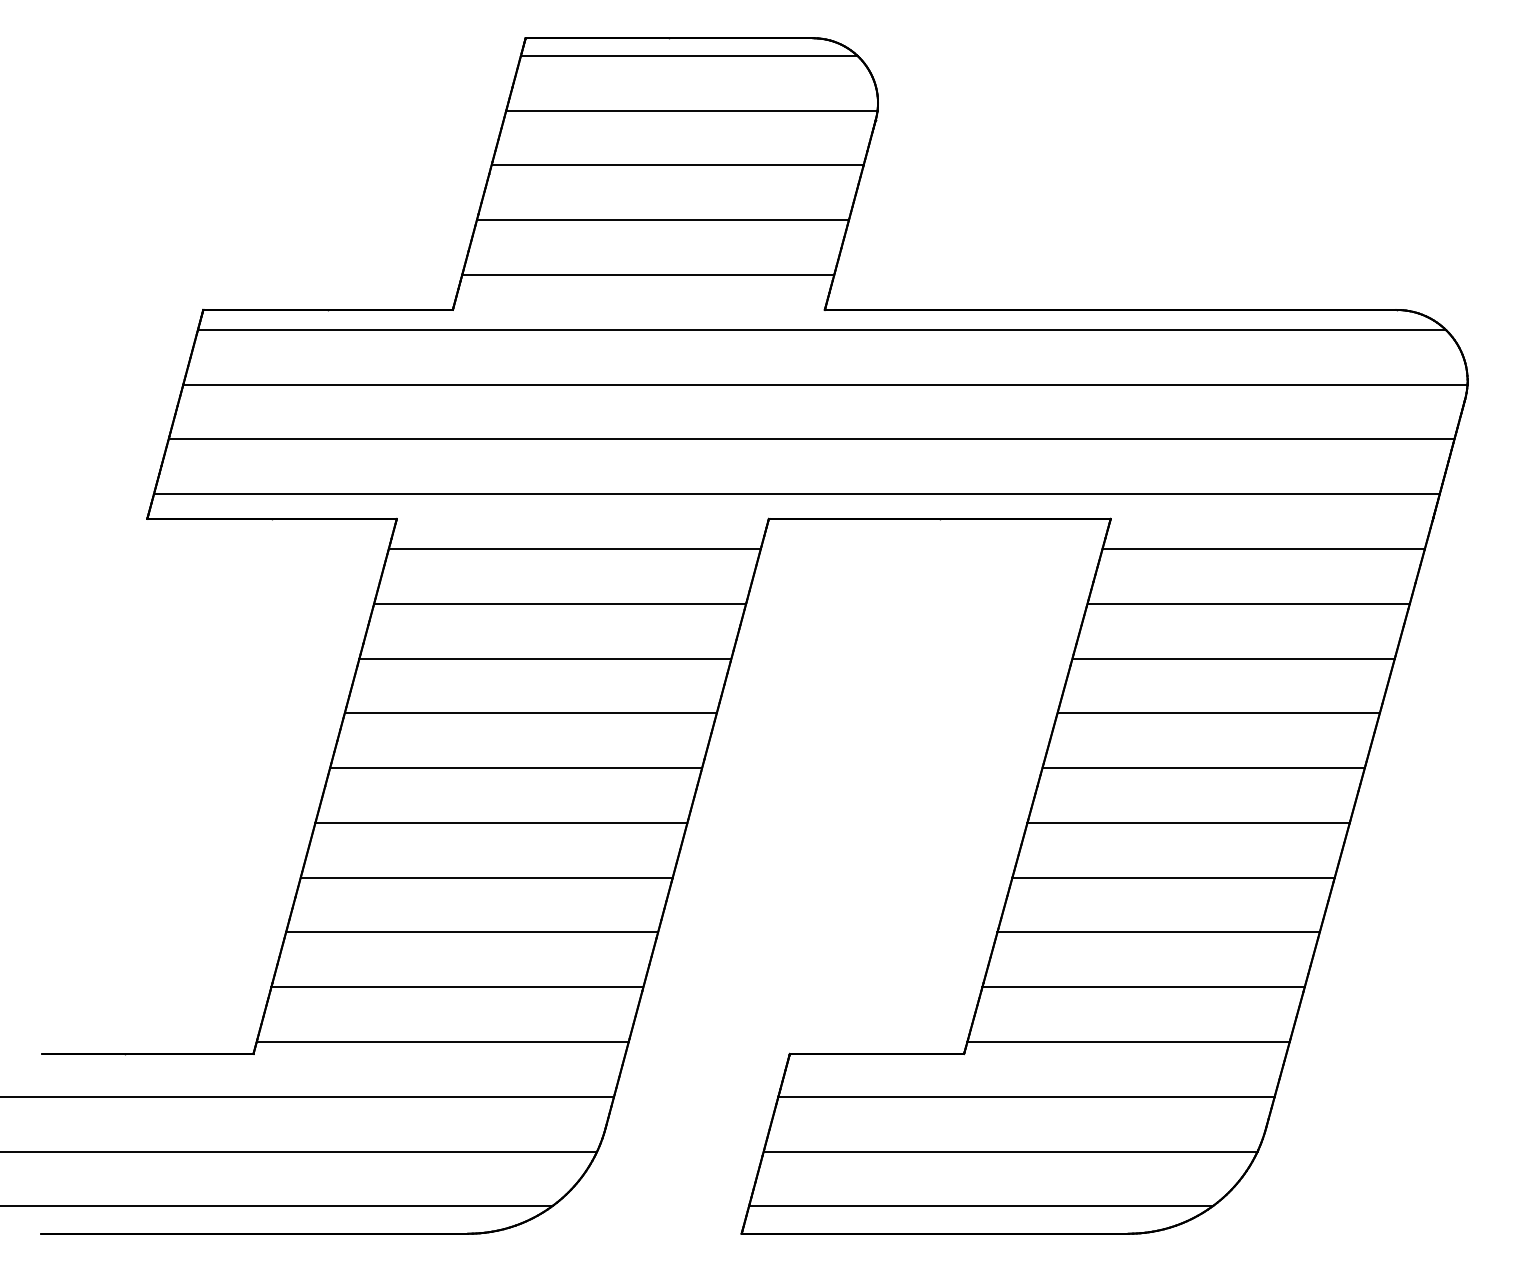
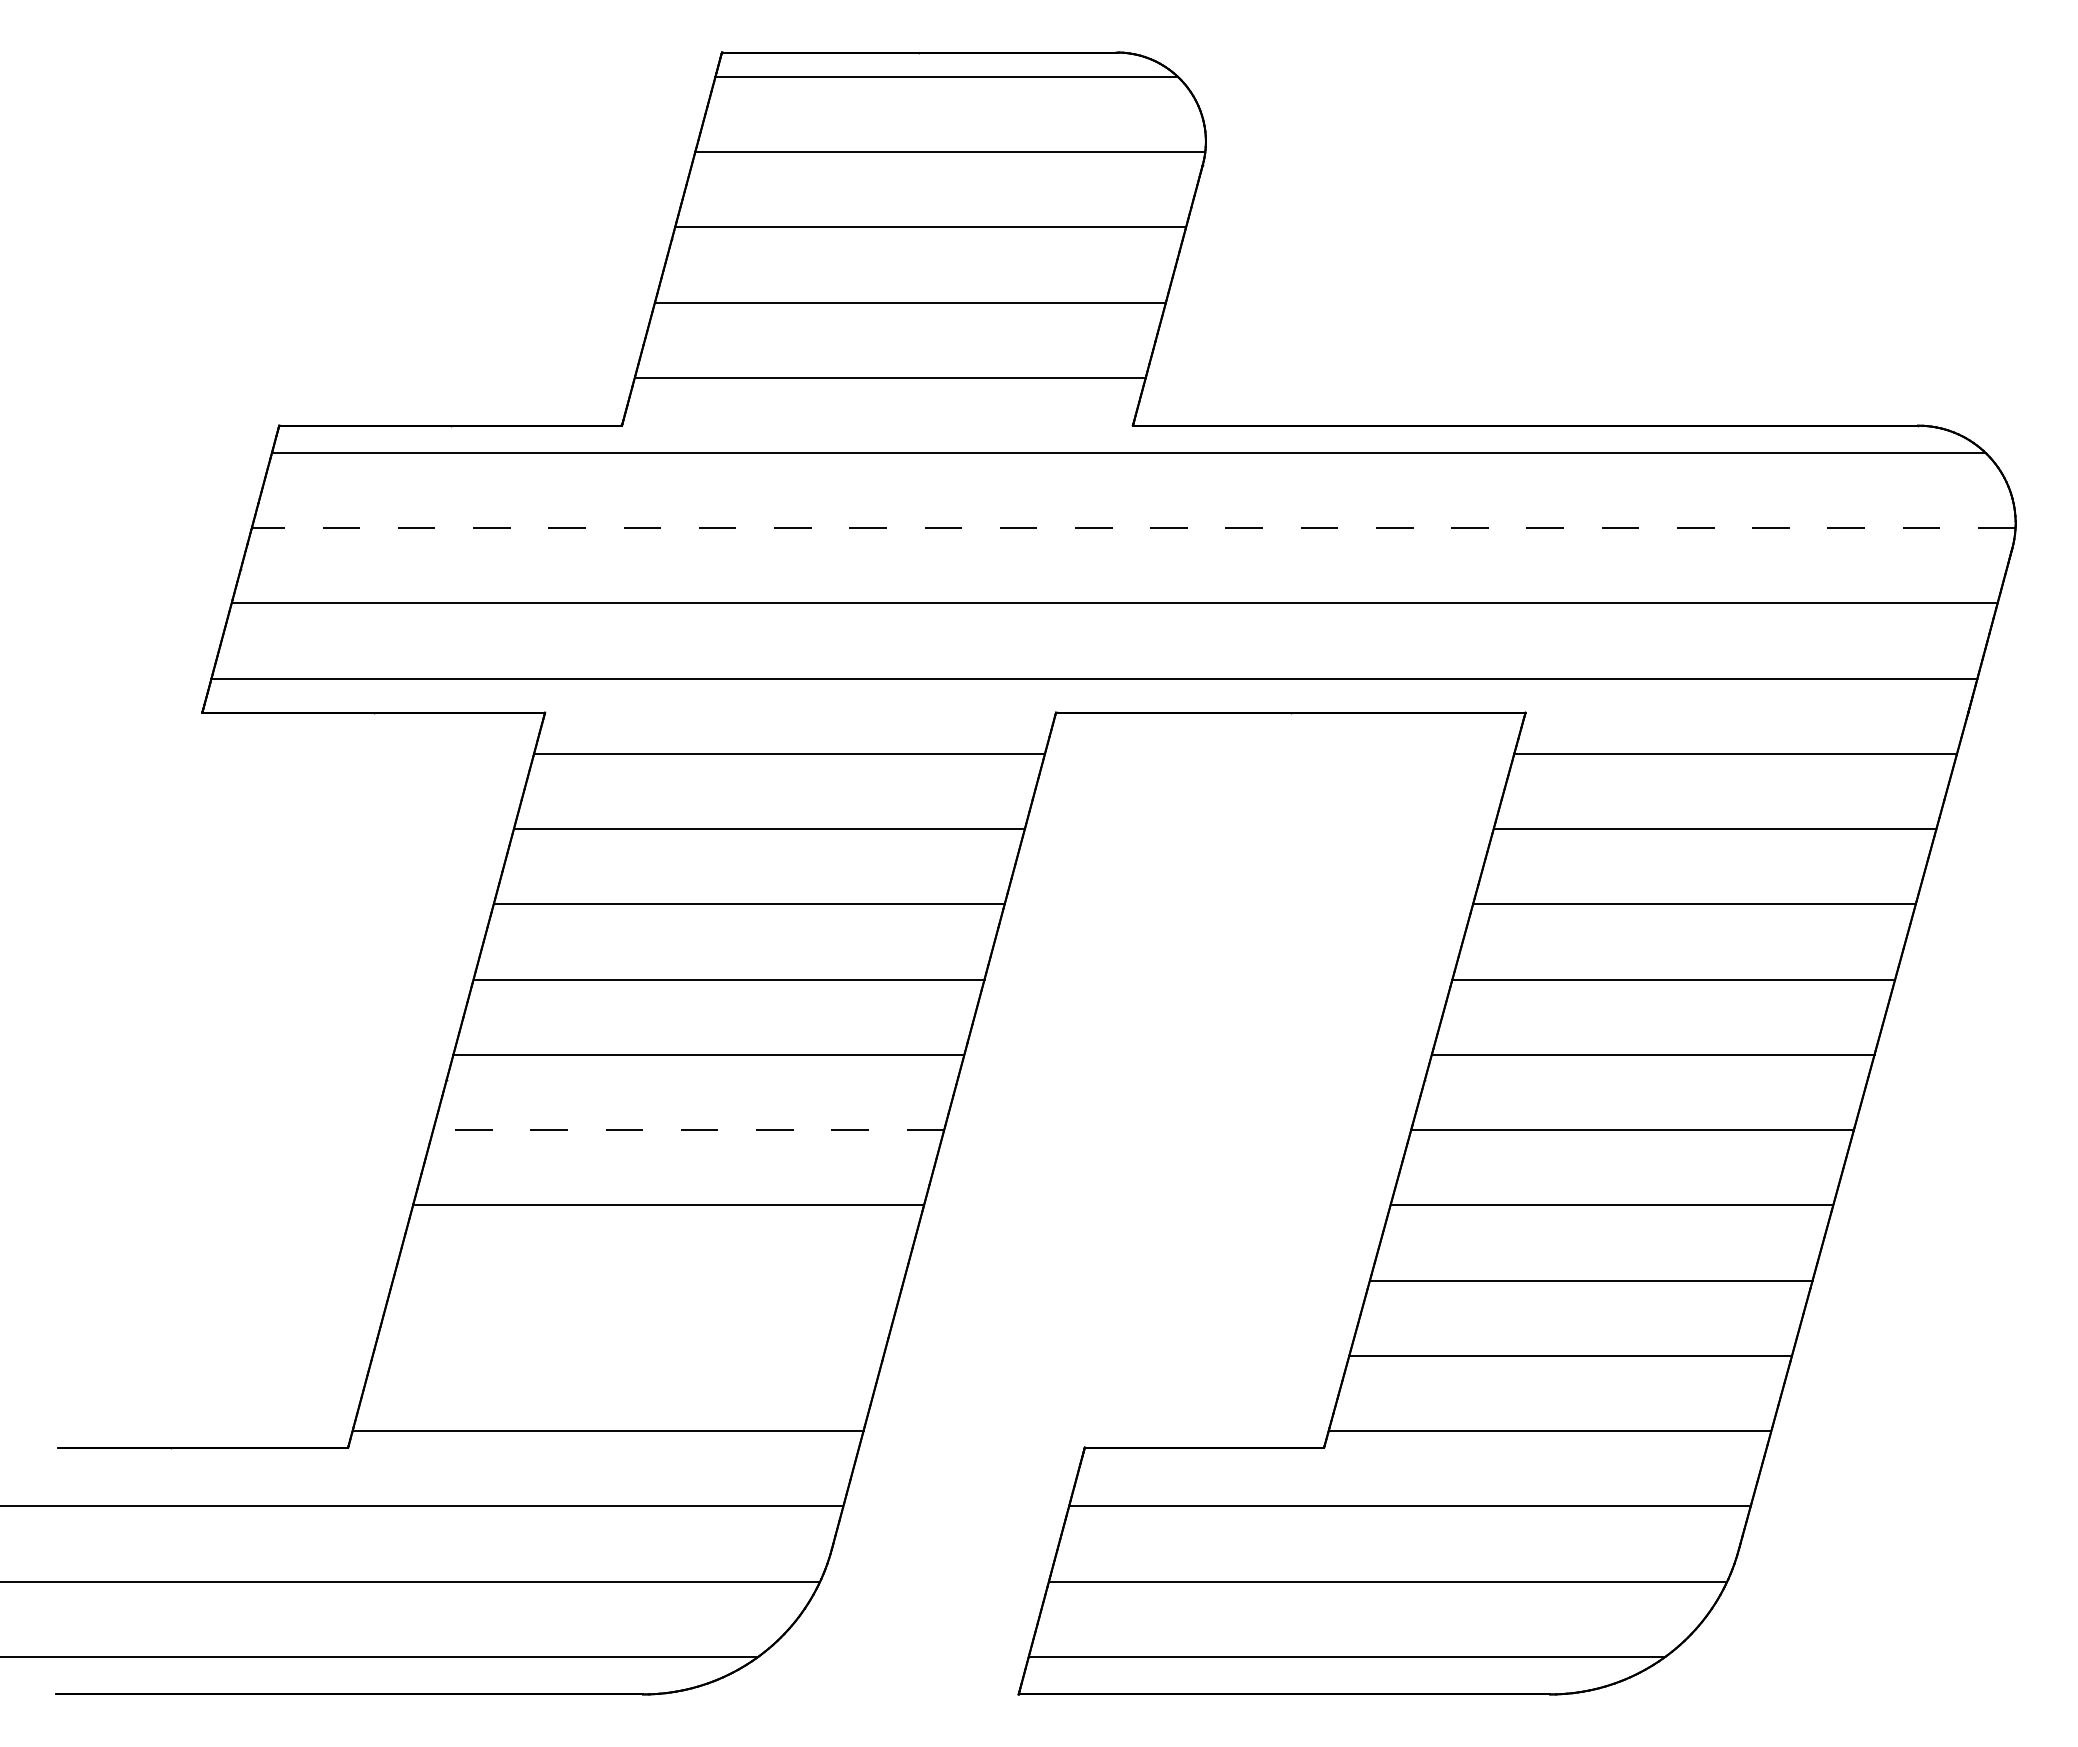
line: (825, 384) -> (1133, 528), solid -> dashed
line: (501, 823) -> (688, 1130), solid -> dashed
line: (471, 932) -> (647, 1280), removed
line: (456, 986) -> (627, 1355), removed

